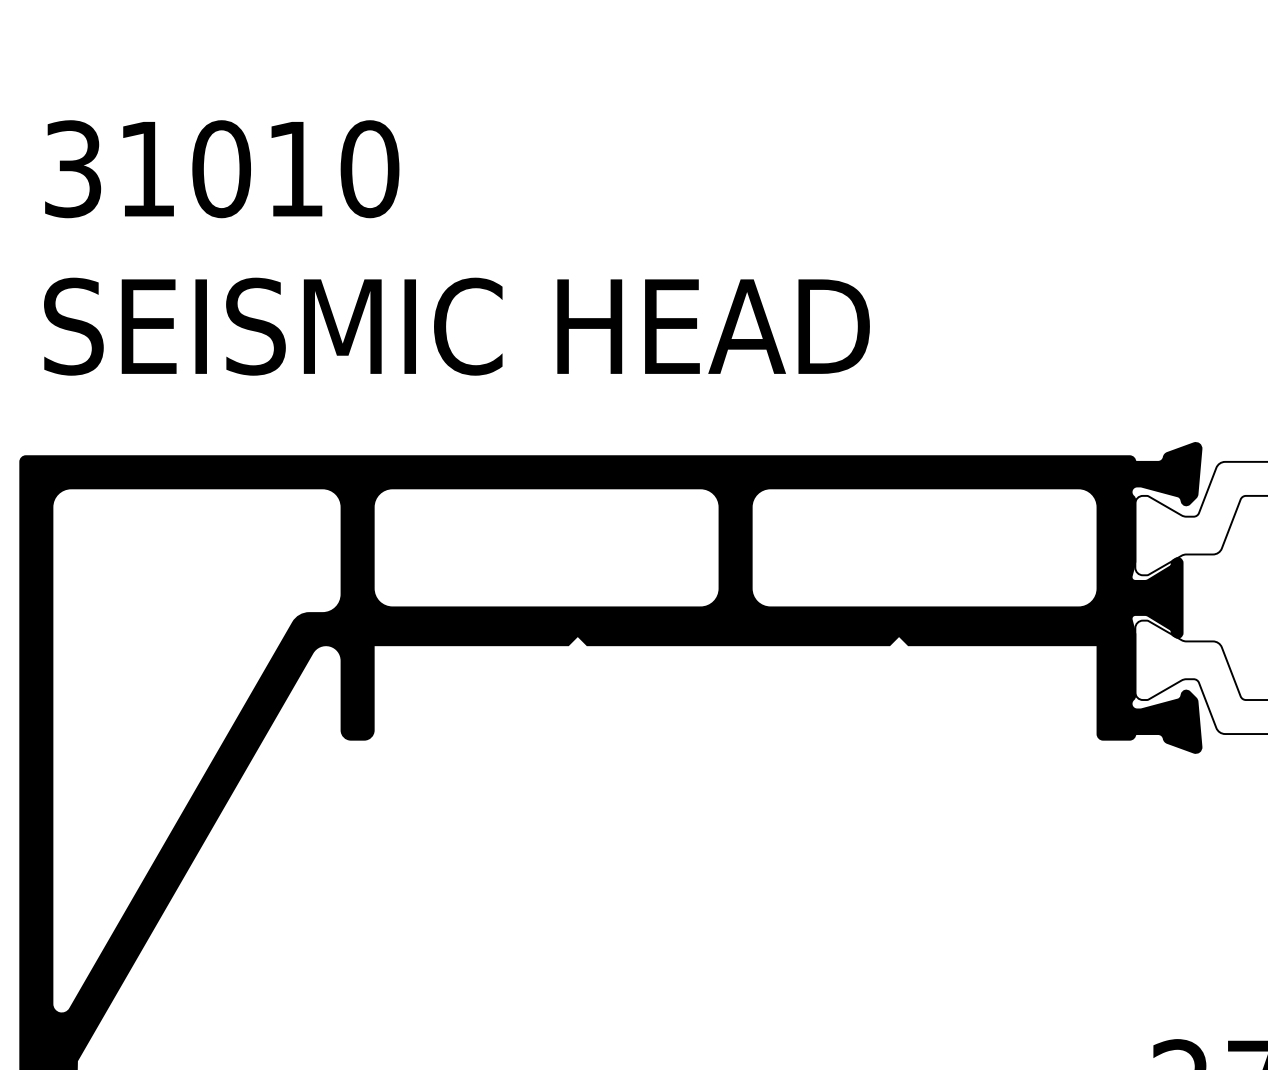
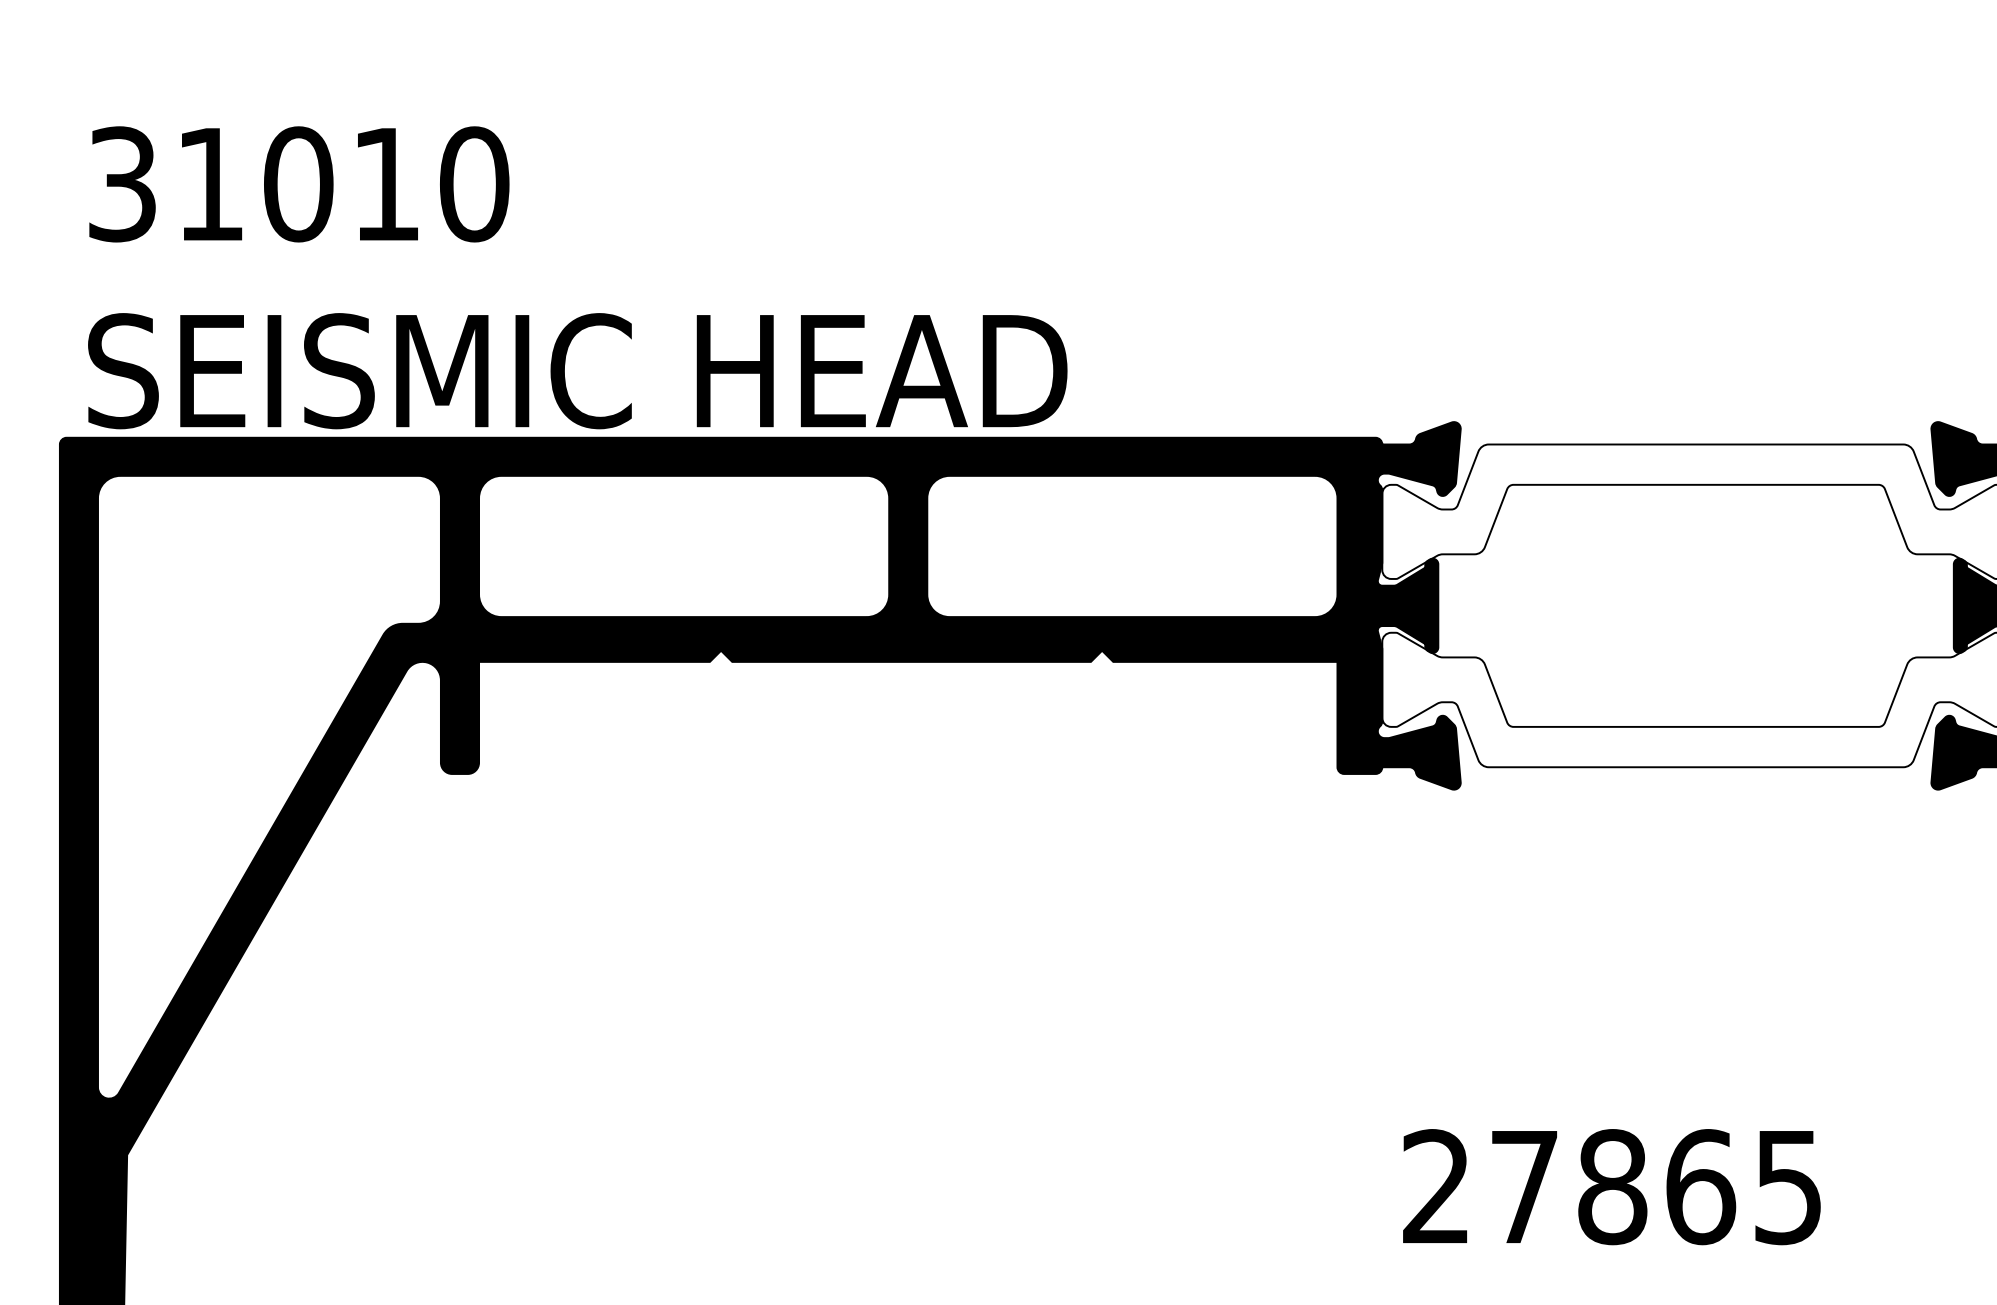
text: (456, 247) -> (577, 277), moved

